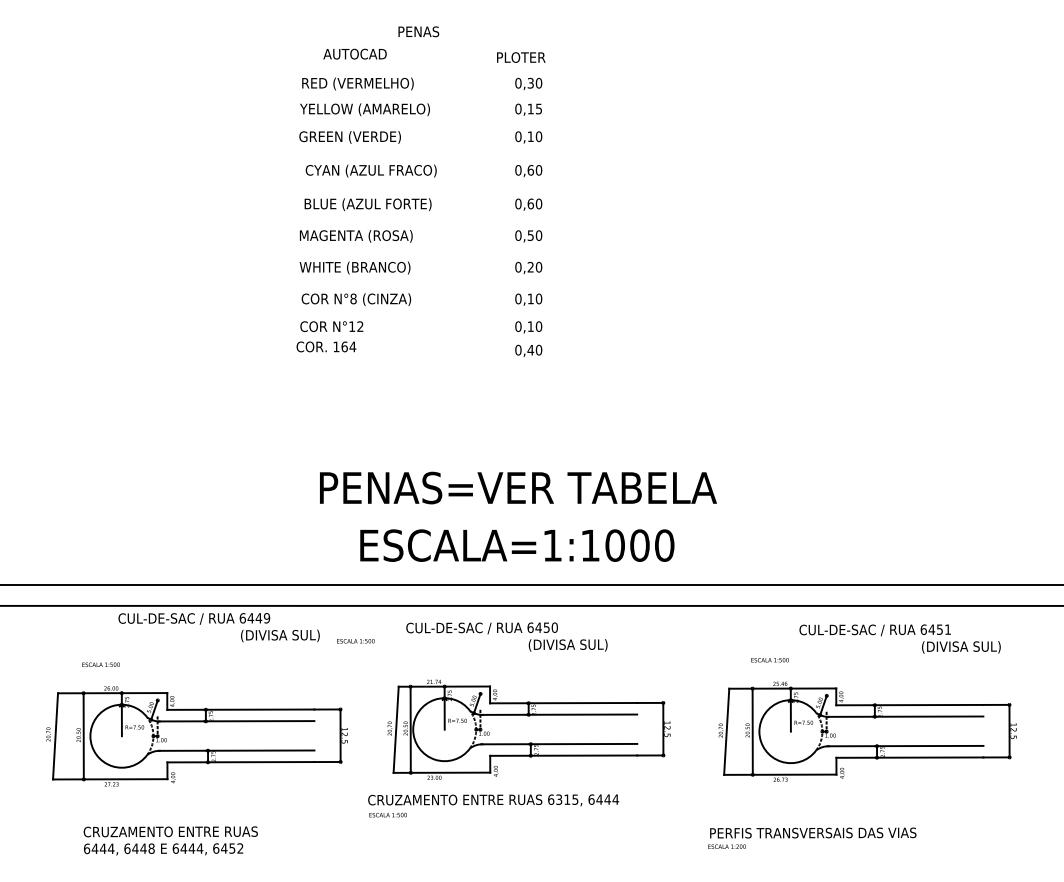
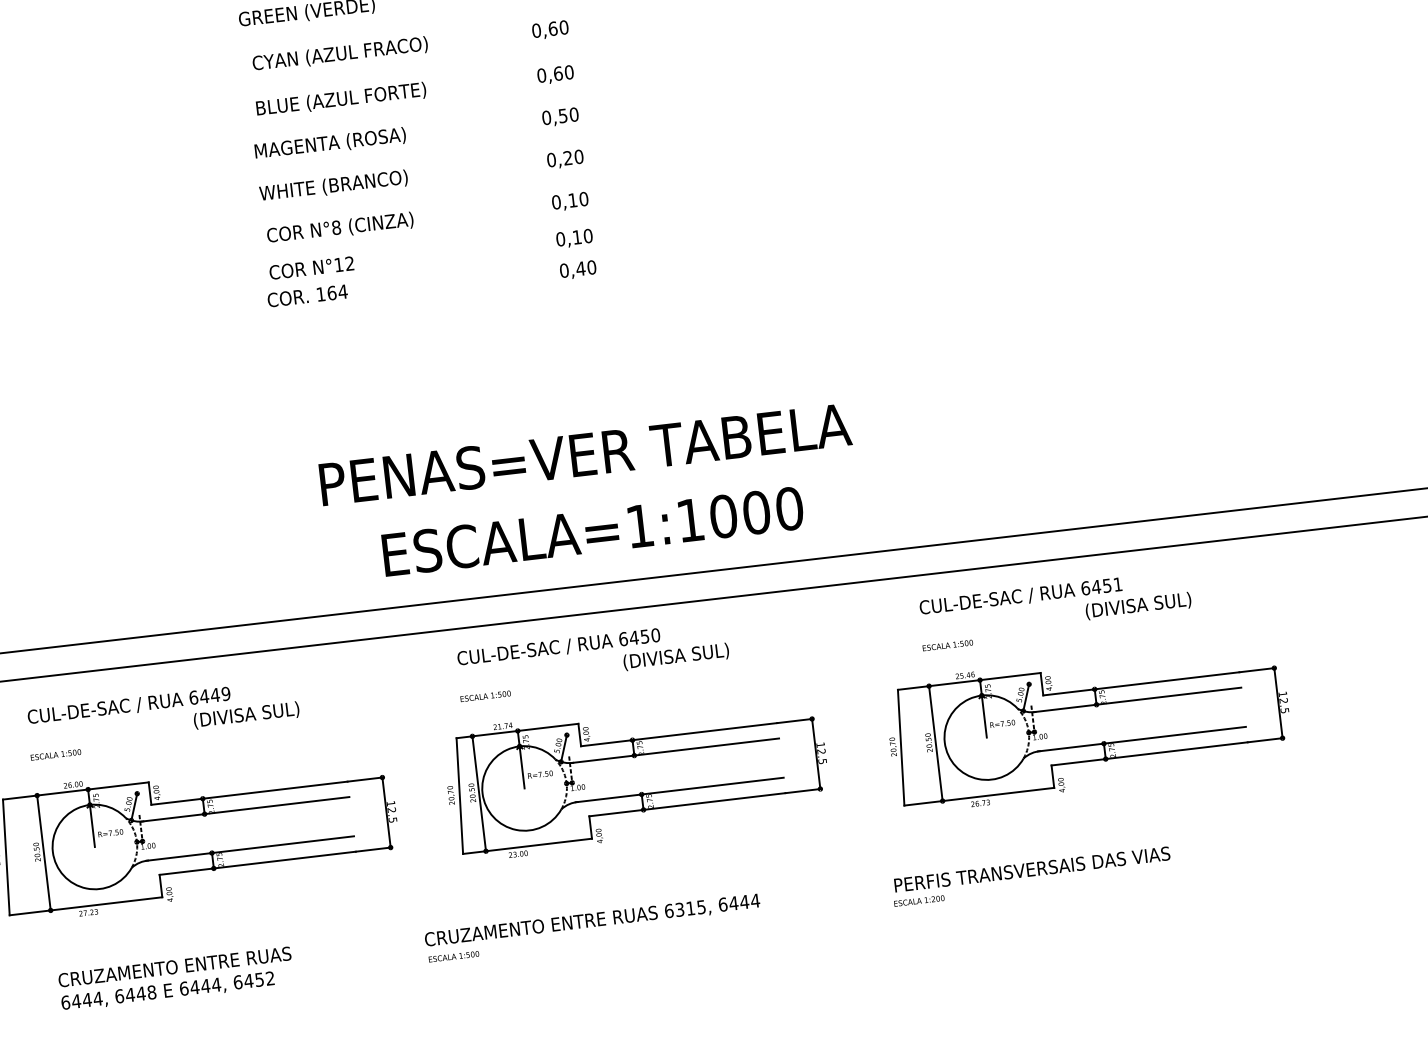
text: (218, 627) -> (162, 713), moved
text: (899, 638) -> (1054, 603), moved
text: (355, 641) -> (485, 696), moved
text: (493, 805) -> (593, 927), moved

